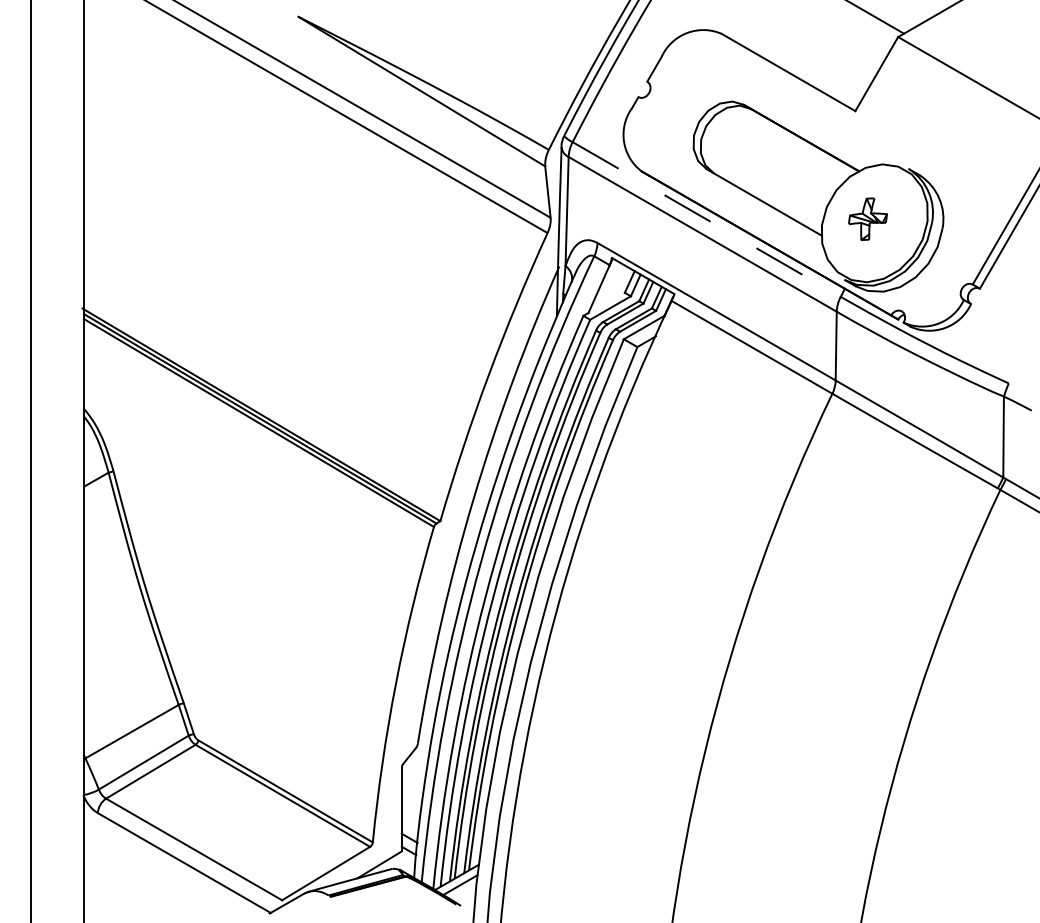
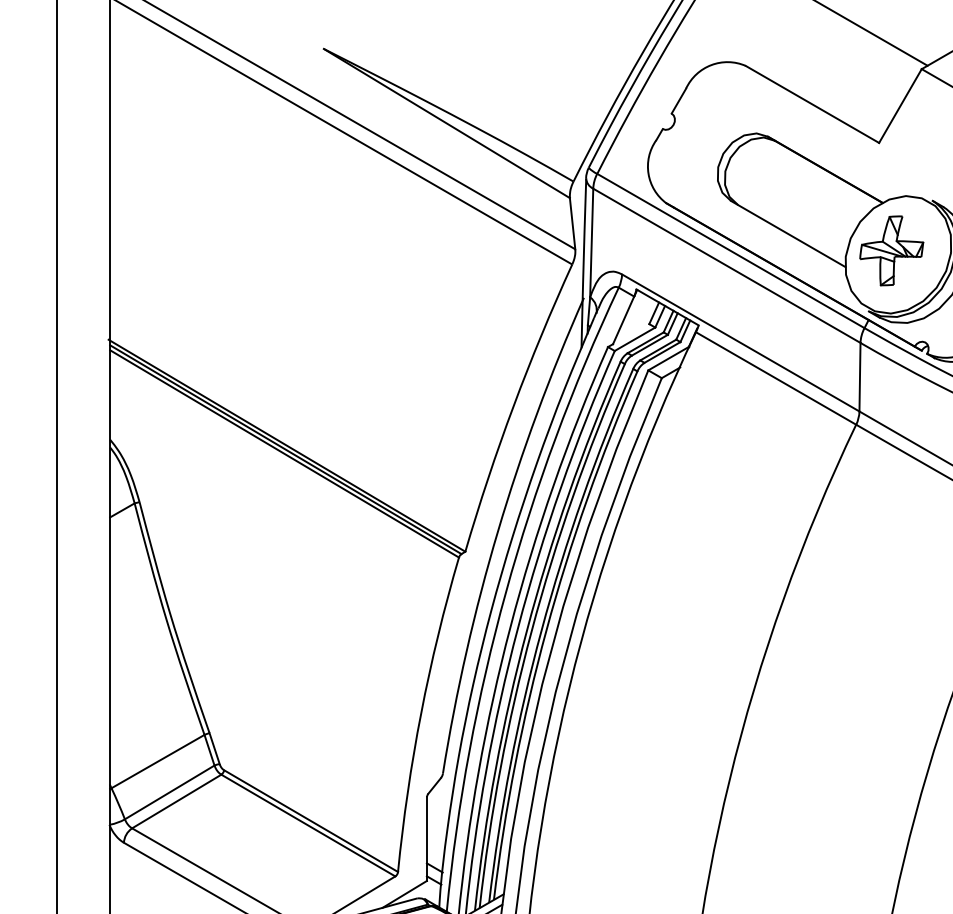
part: (867, 218) -> (891, 250), size x1.67
line: (706, 219) -> (730, 251), dashed -> solid

